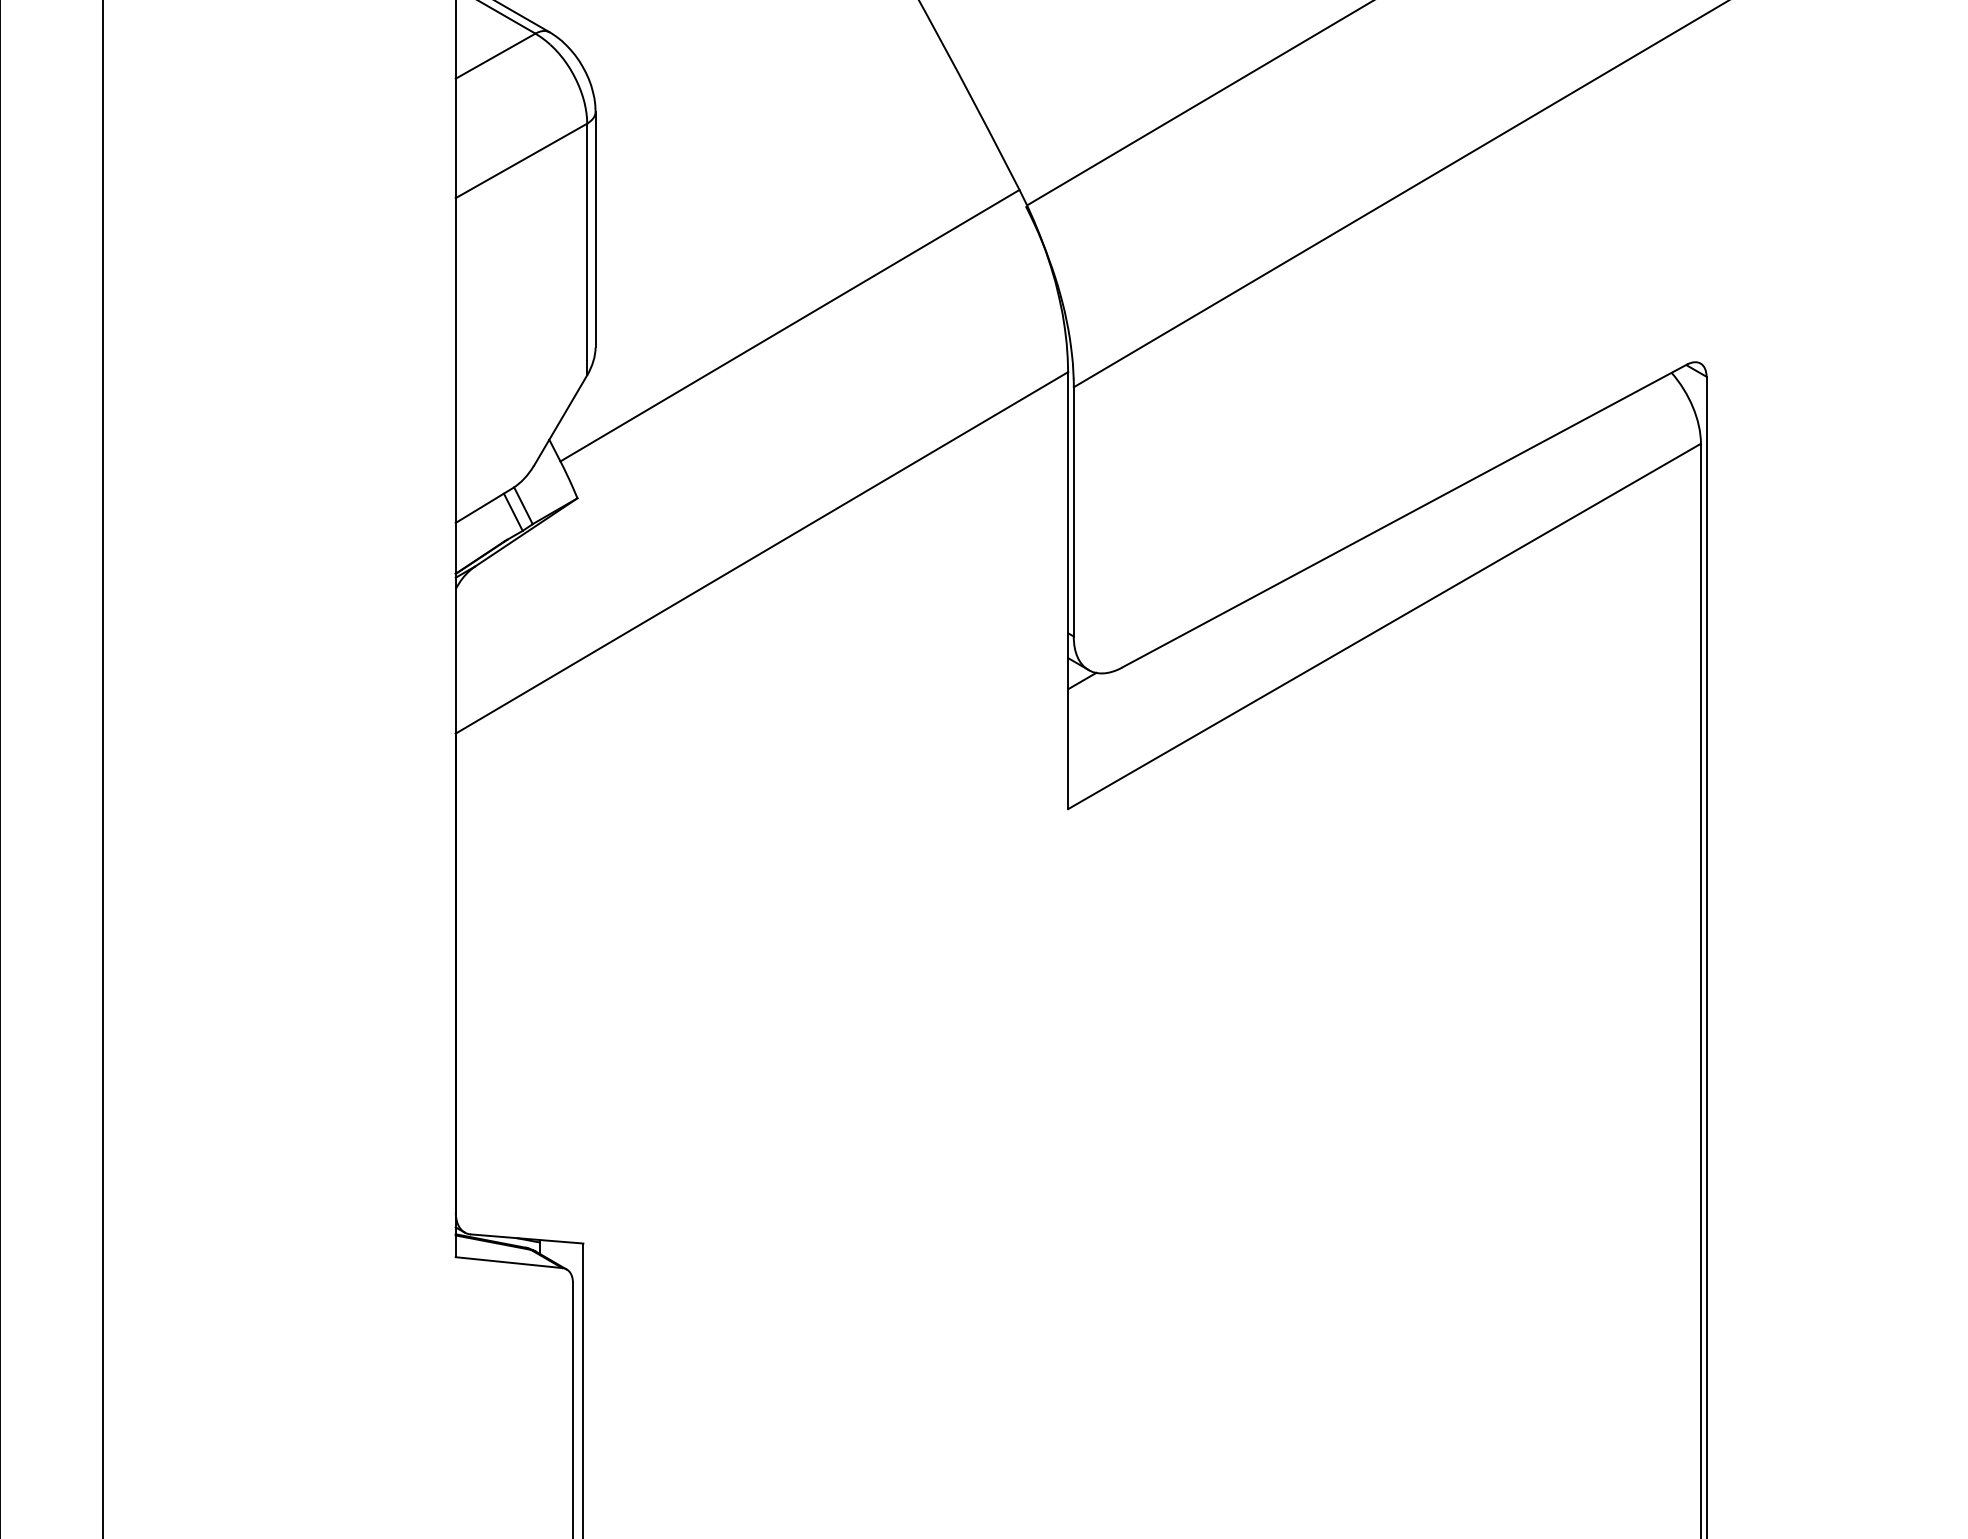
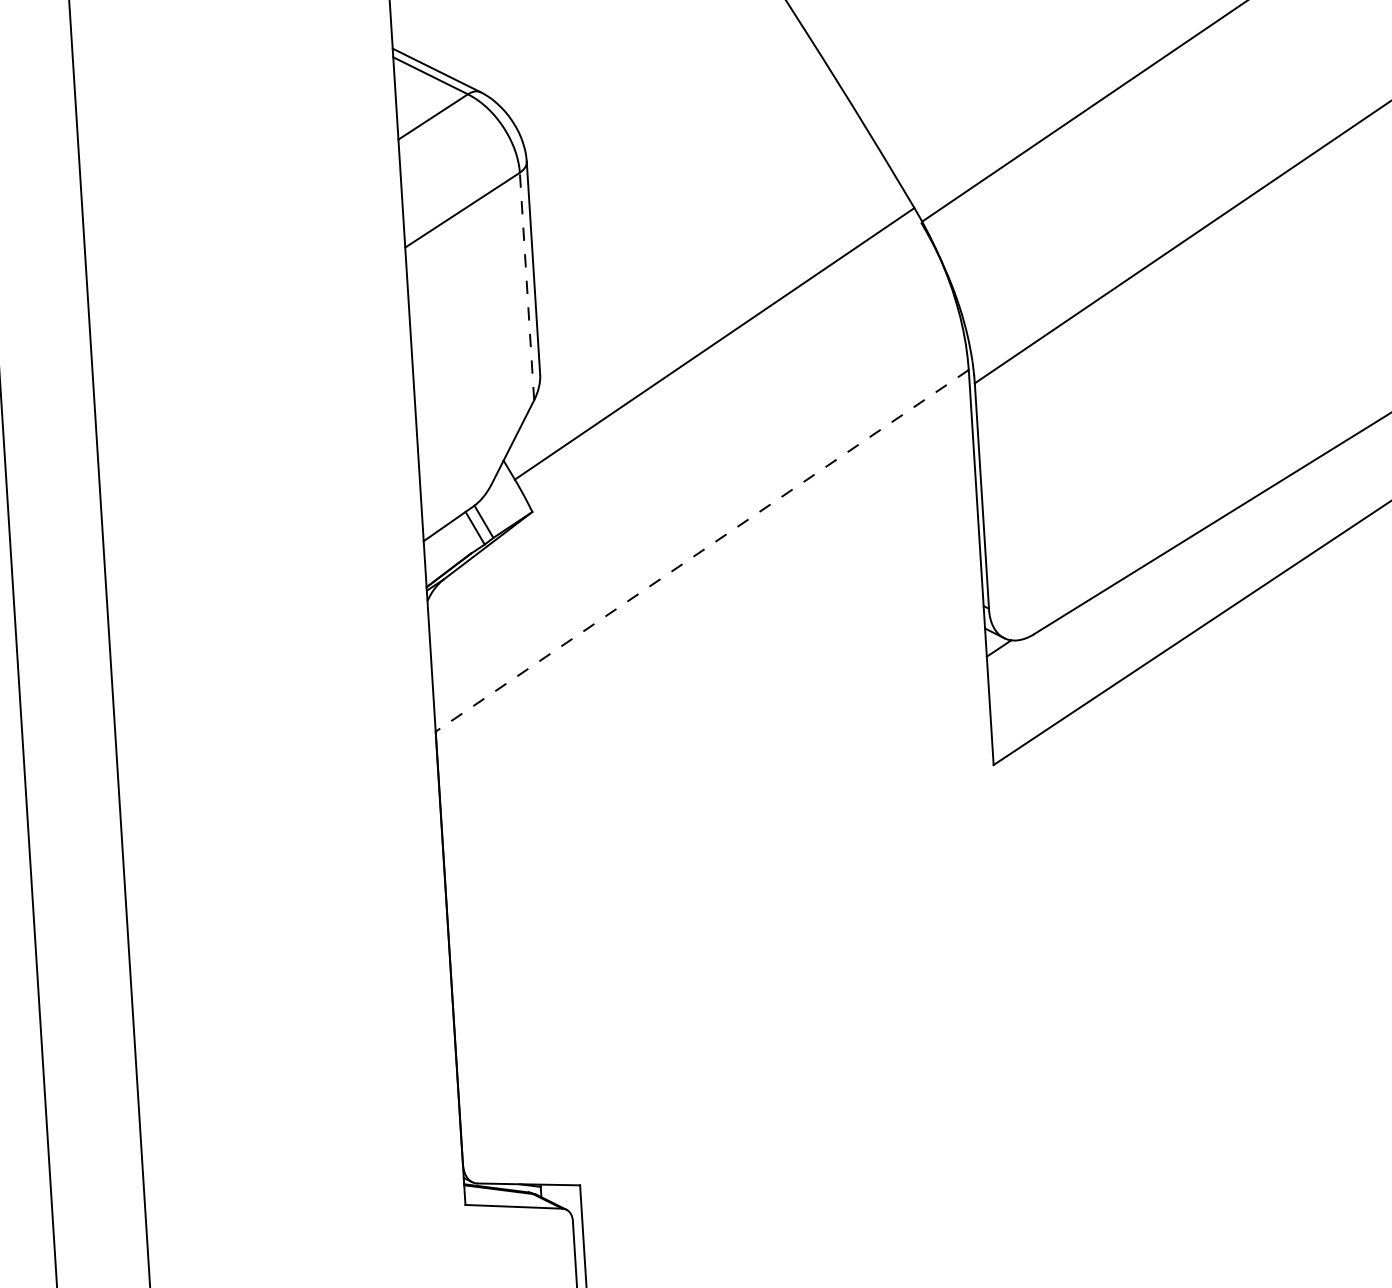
line: (587, 249) -> (527, 286), solid -> dashed
line: (761, 552) -> (701, 550), solid -> dashed

